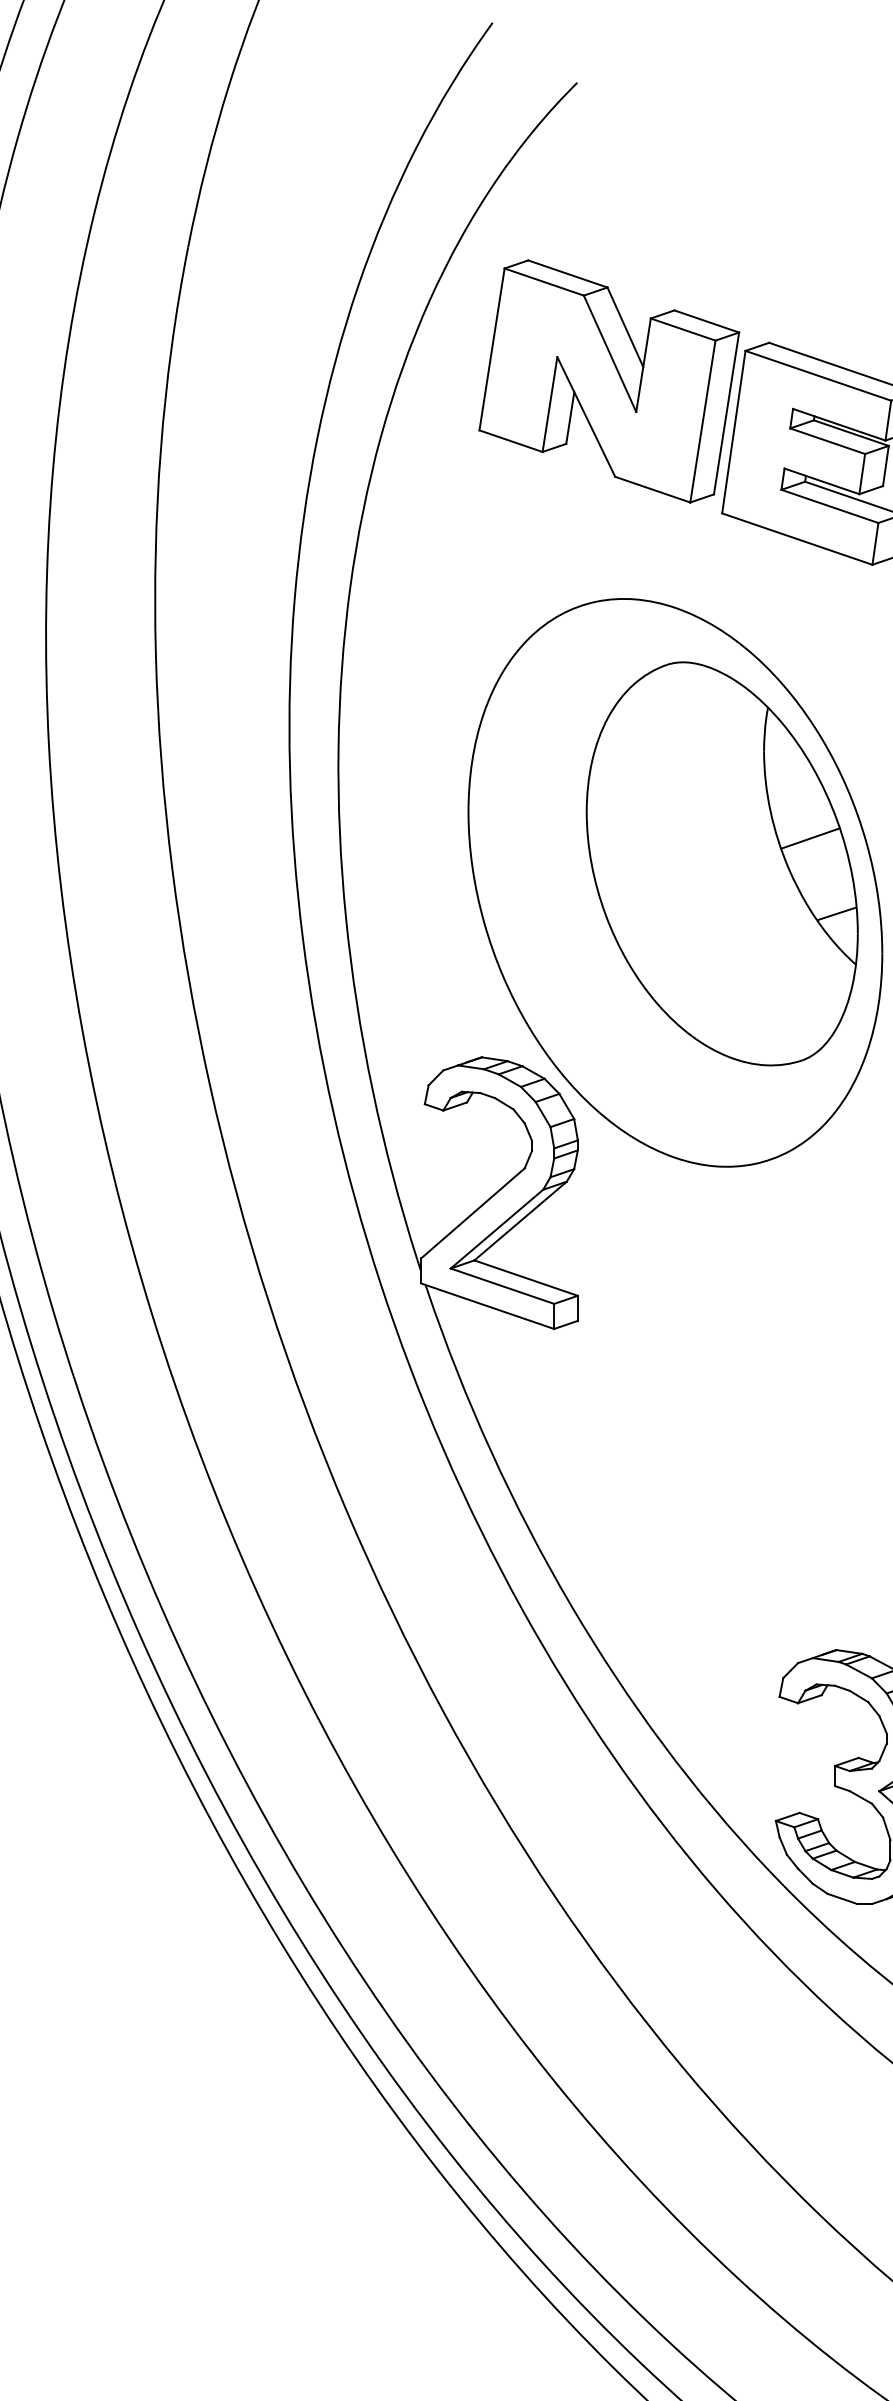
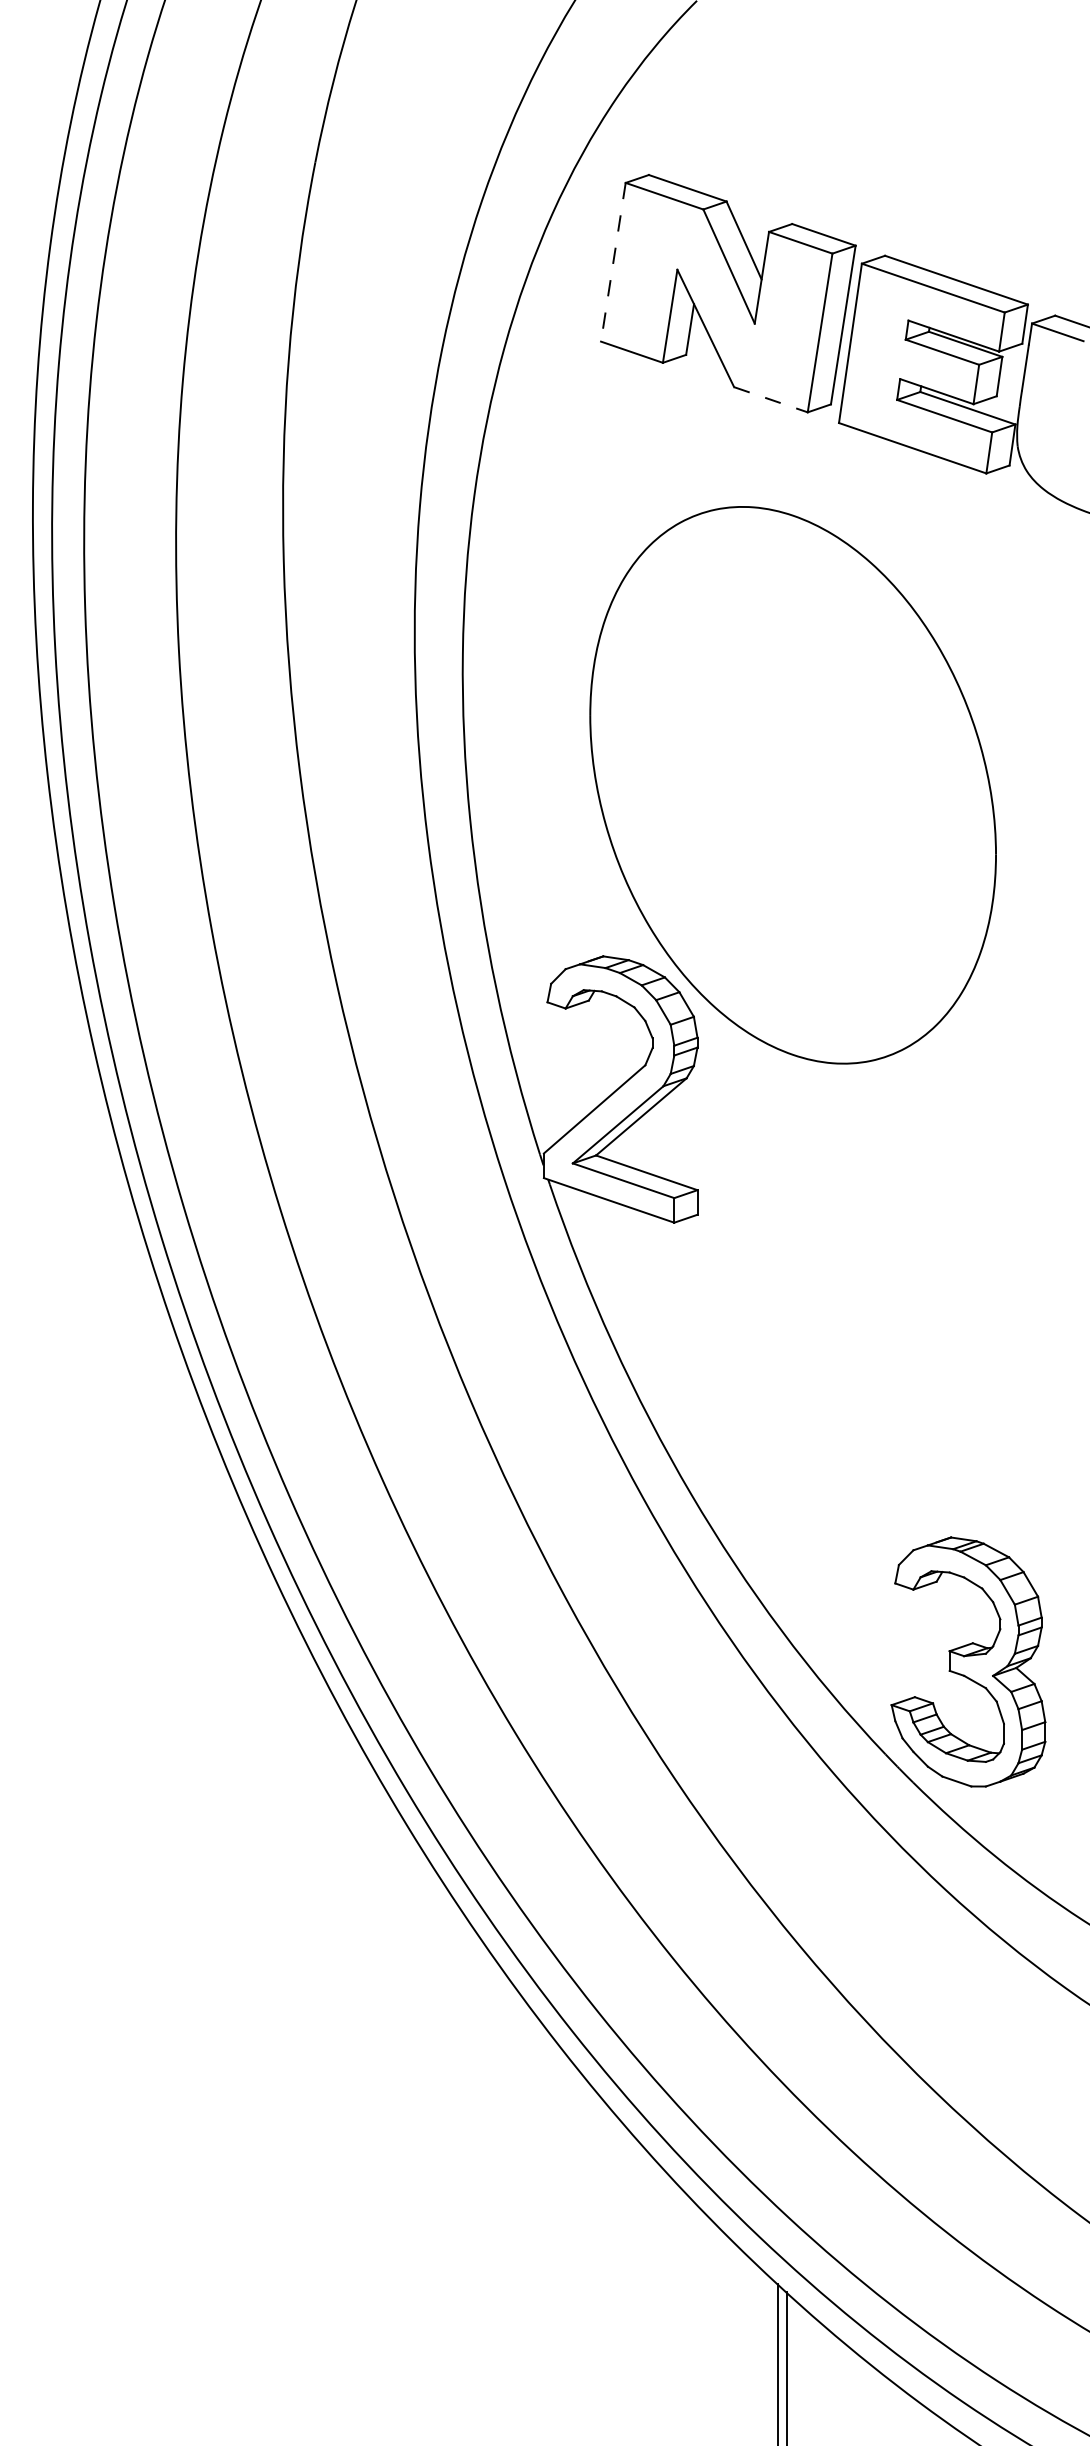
line: (492, 349) -> (613, 262), solid -> dashed
line: (652, 489) -> (770, 399), solid -> dashed
part: (721, 863) -> (838, 766), removed

